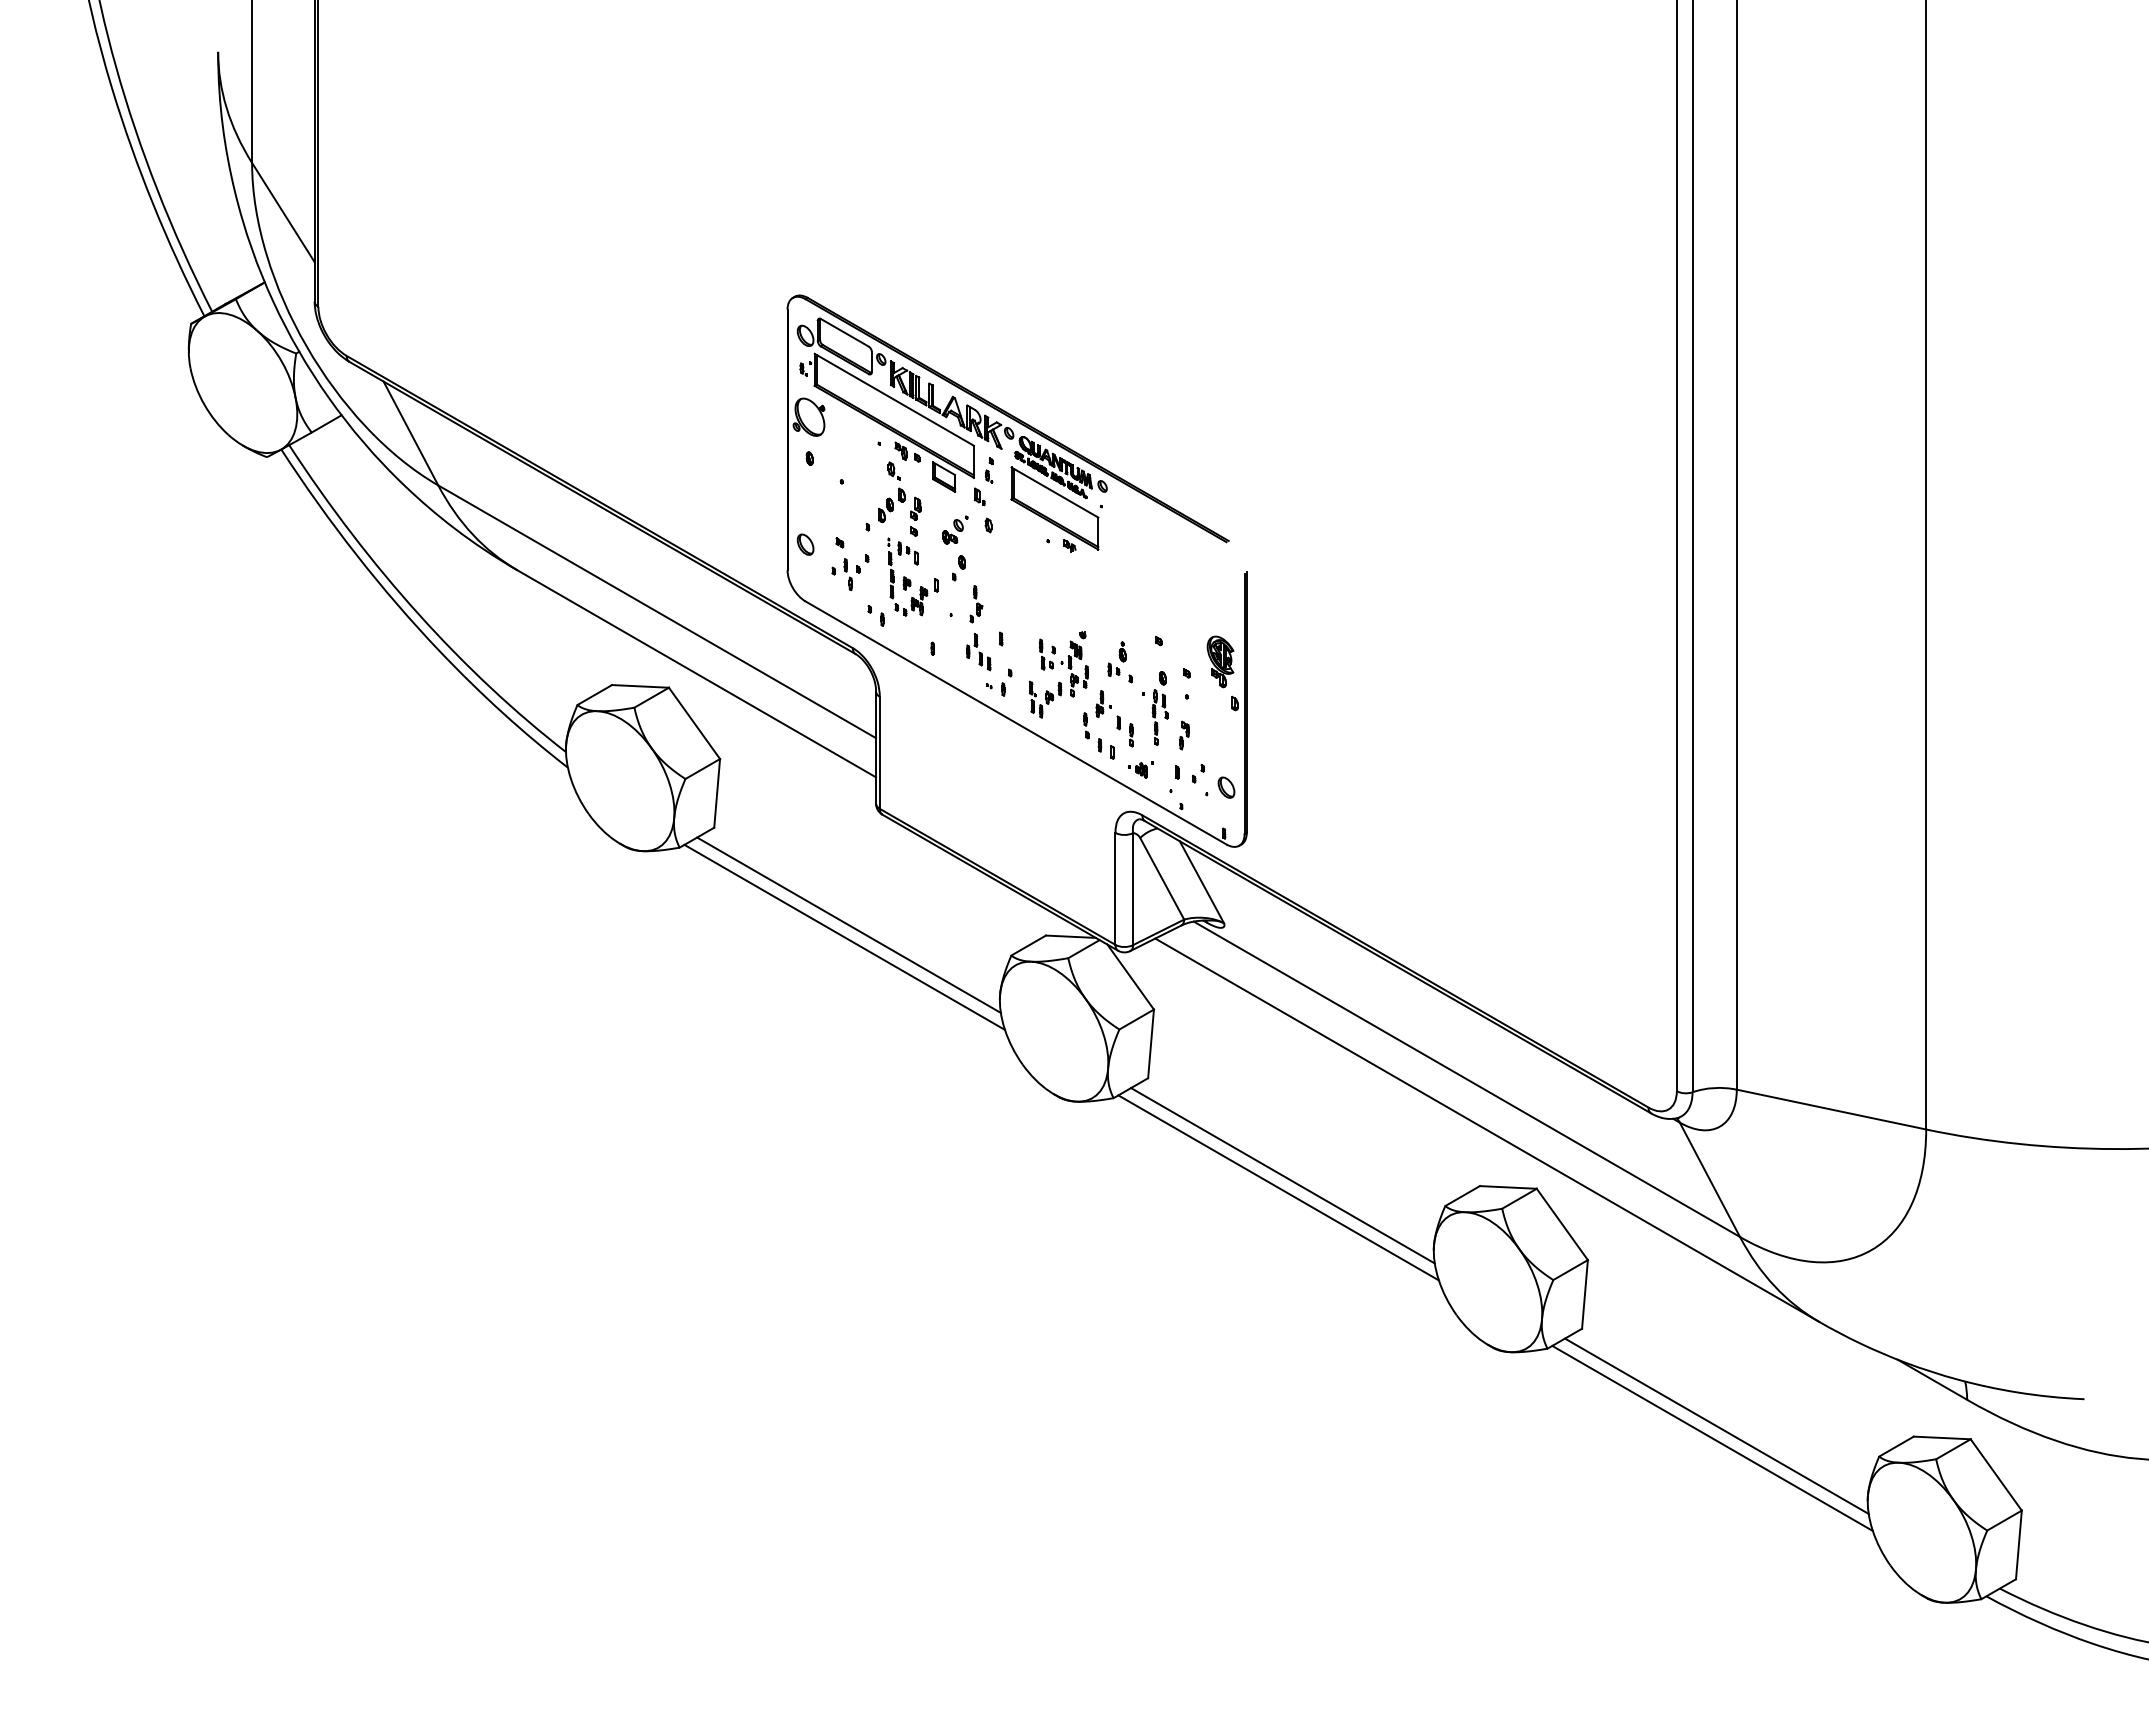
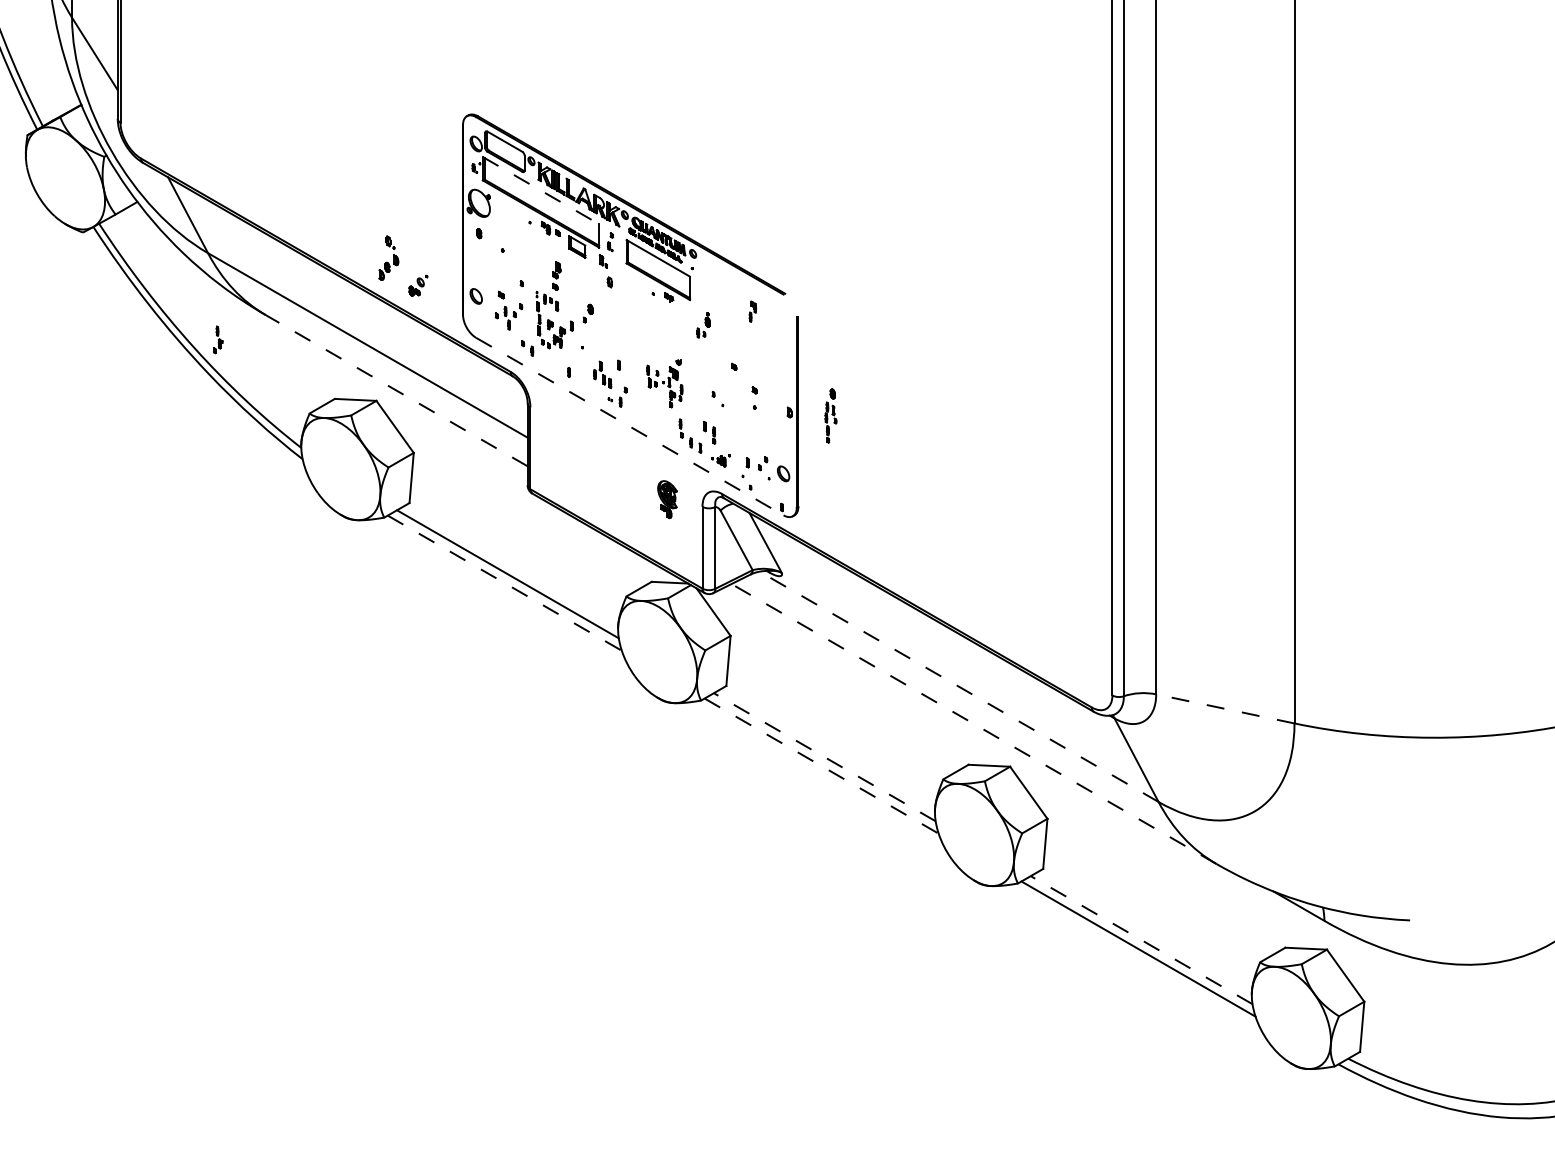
line: (894, 399) -> (541, 190), solid -> dashed
part: (889, 497) -> (387, 261), moved
part: (955, 529) -> (418, 285), moved
part: (976, 604) -> (218, 340), moved
part: (1116, 658) -> (703, 324), moved
part: (1220, 661) -> (667, 499), moved
line: (696, 673) -> (396, 390), solid -> dashed
part: (1045, 699) -> (651, 409), removed
part: (1103, 703) -> (693, 412), removed
part: (1159, 708) -> (830, 416), moved
line: (1016, 723) -> (630, 426), solid -> dashed
part: (1184, 735) -> (752, 311), moved
line: (845, 937) -> (505, 583), solid -> dashed
line: (1466, 1079) -> (958, 686), solid -> dashed
line: (1831, 1109) -> (1225, 708), solid -> dashed
line: (1486, 1129) -> (973, 723), solid -> dashed
line: (1282, 1175) -> (824, 757), solid -> dashed
line: (1279, 1188) -> (822, 766), solid -> dashed
line: (1716, 1426) -> (1141, 940), solid -> dashed

